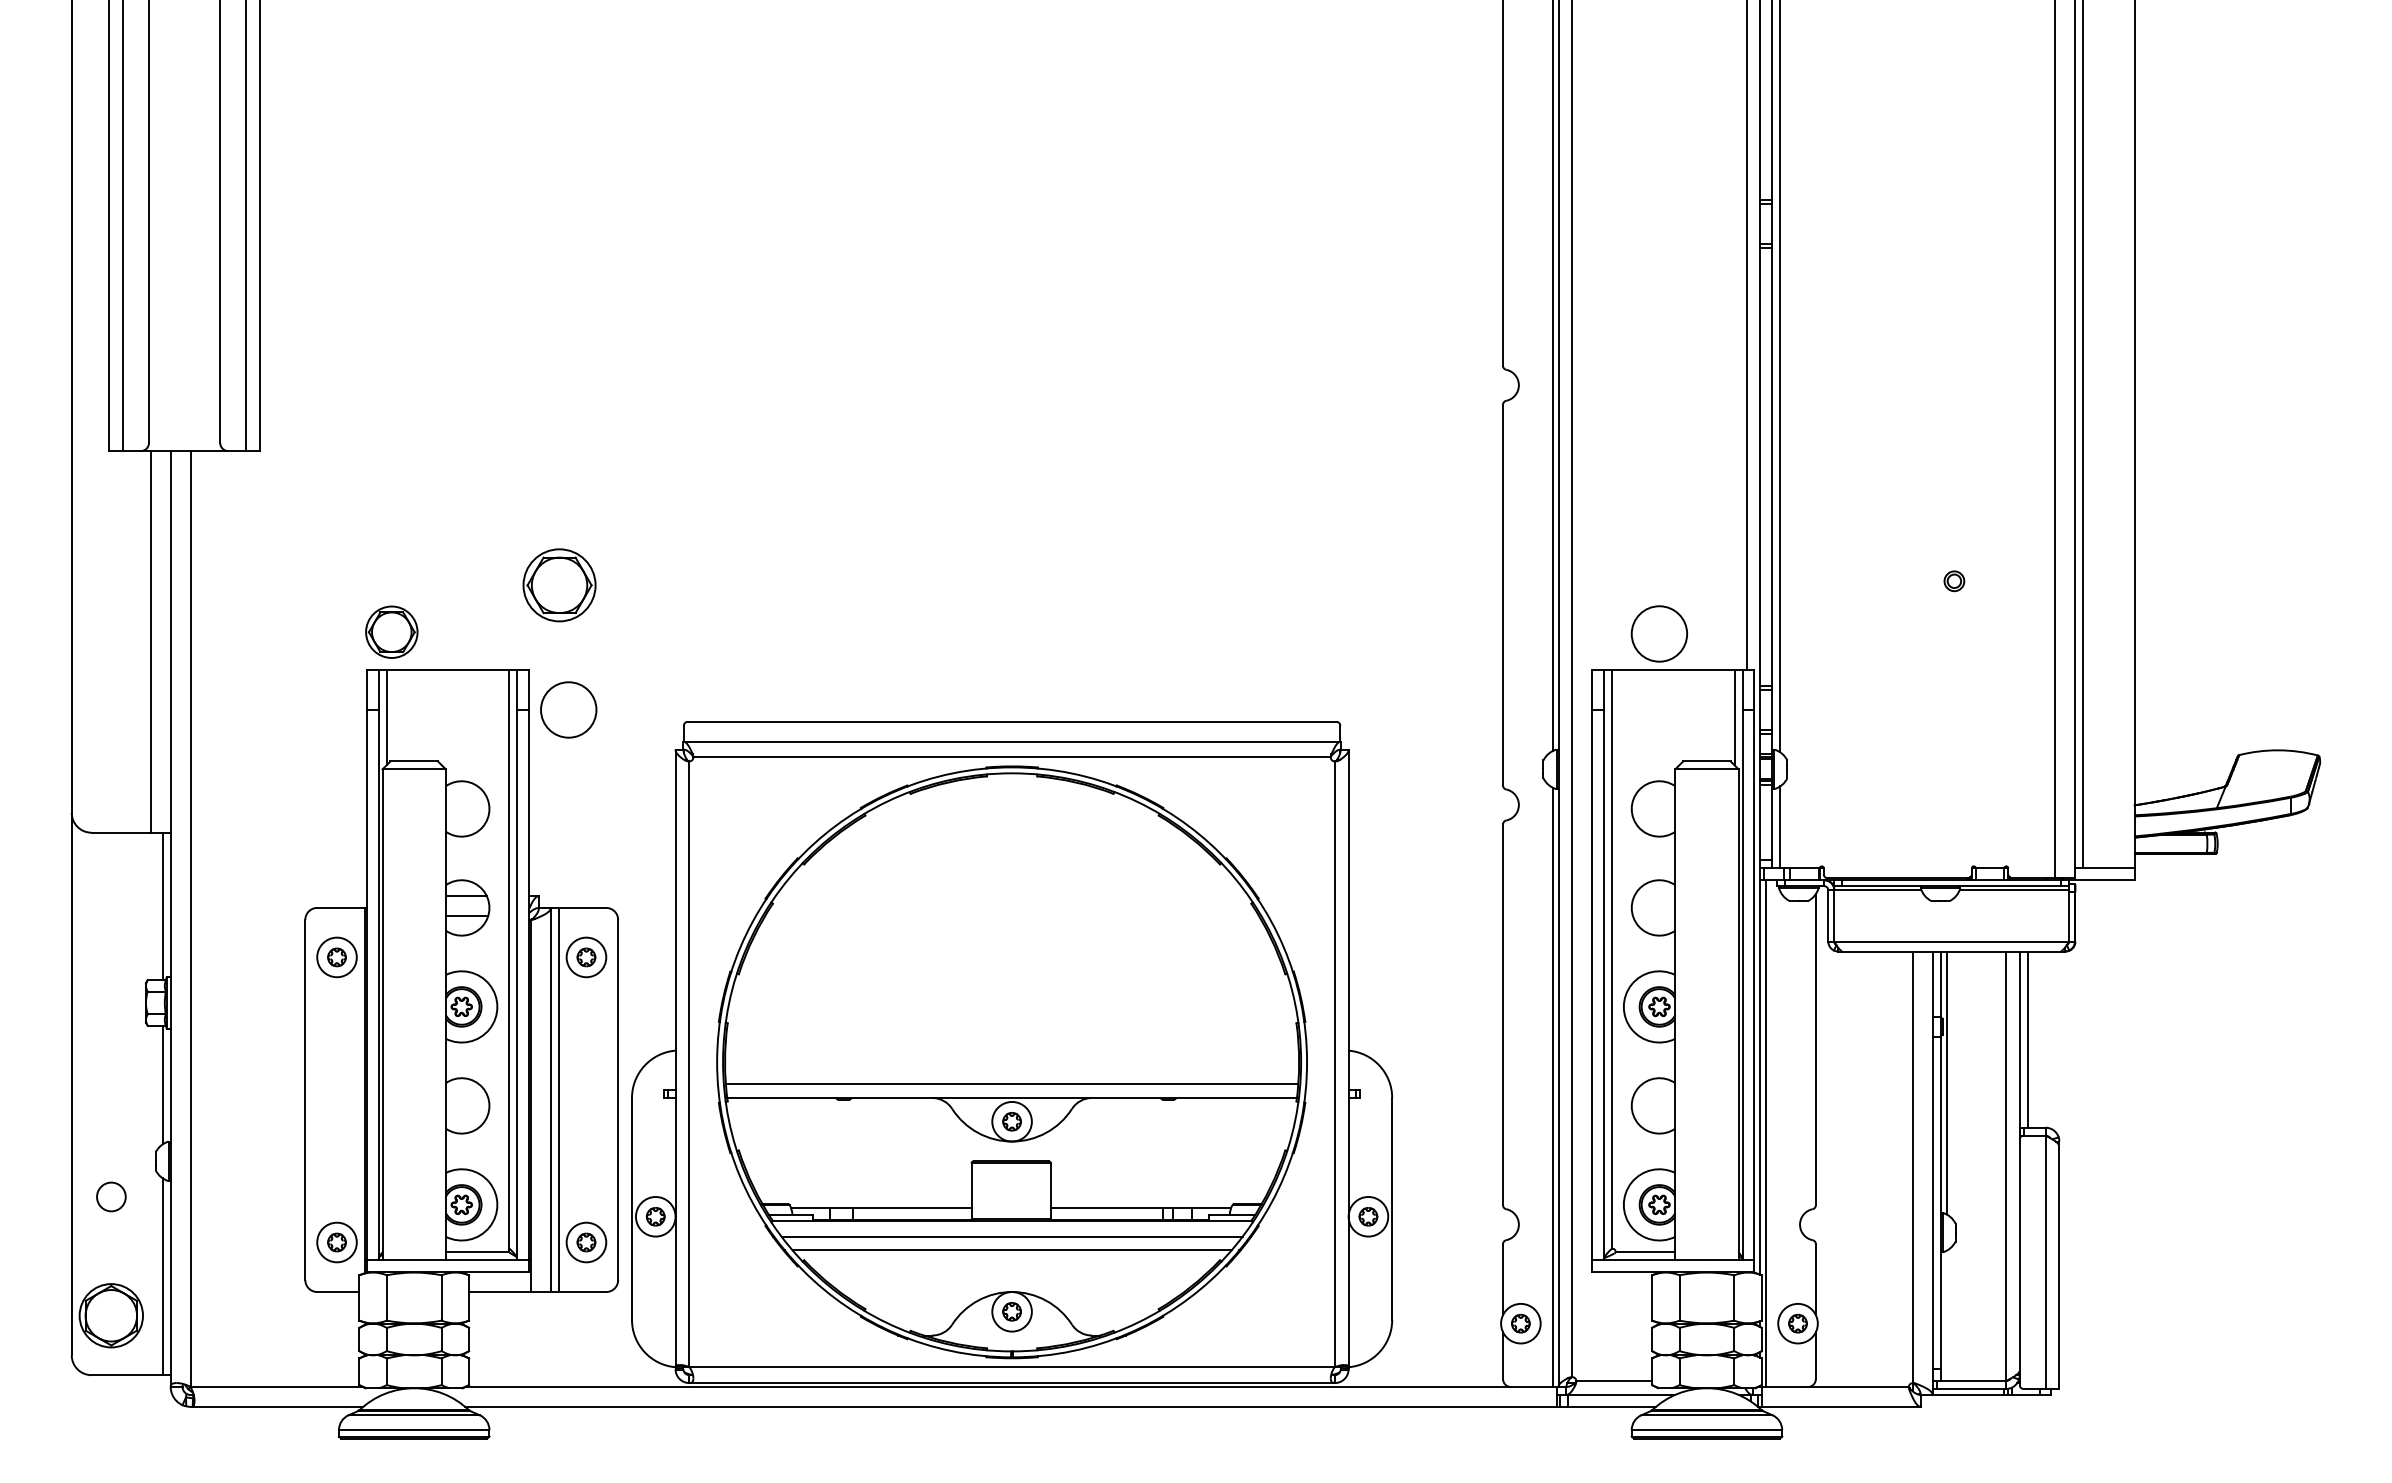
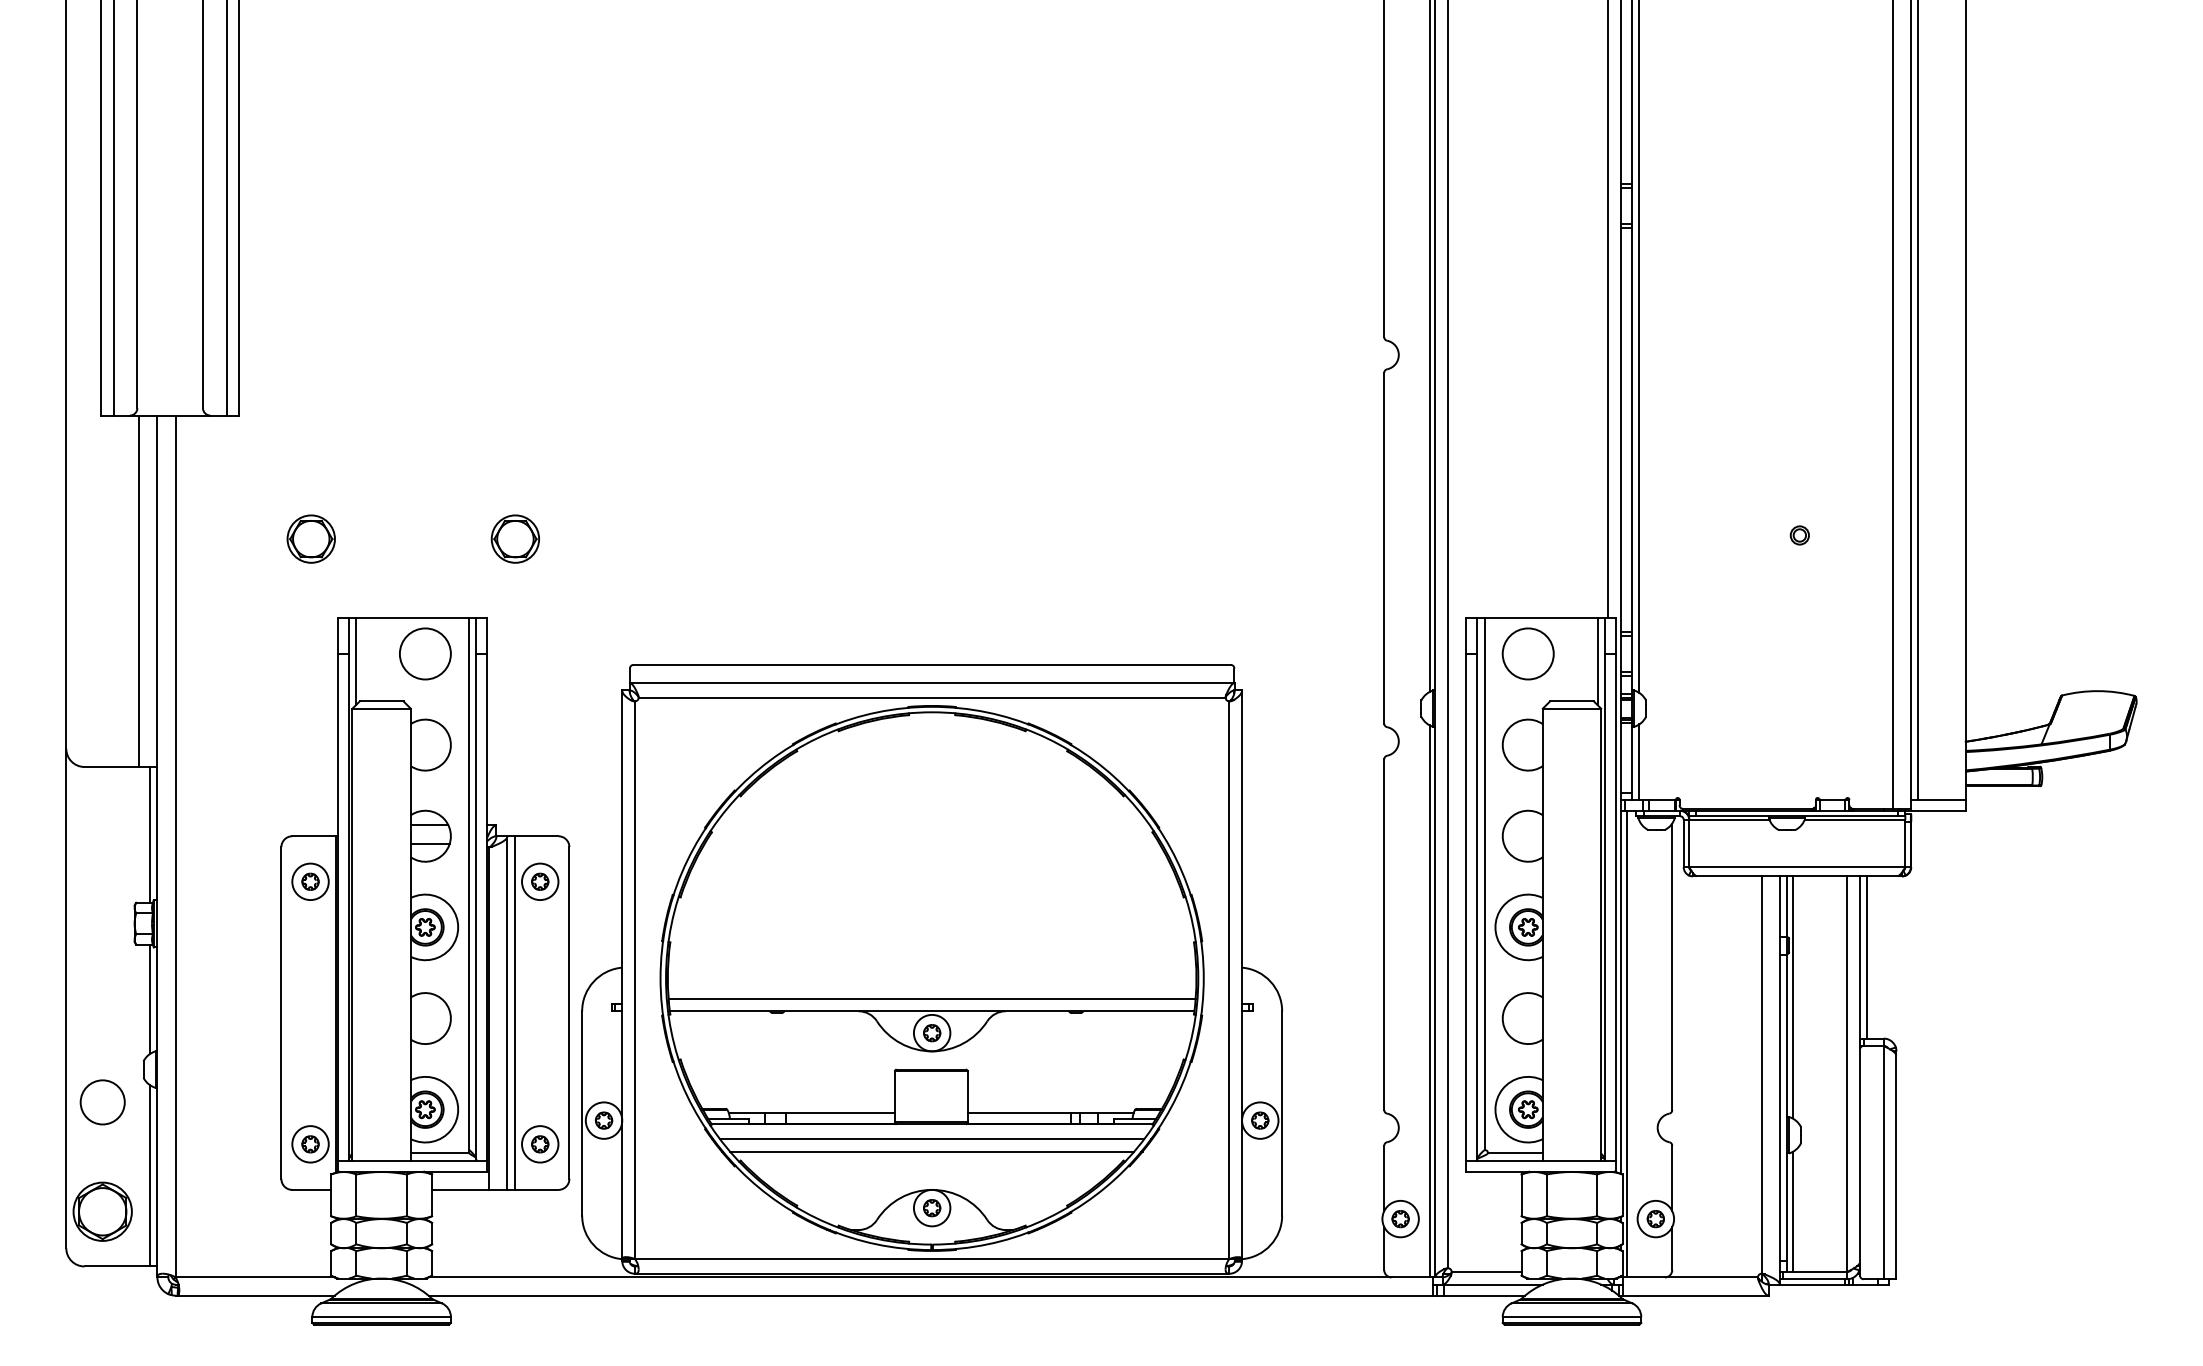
part: (559, 584) -> (515, 538), size x0.71
part: (391, 631) -> (310, 538), moved
circle: (1659, 633) -> (1528, 653), moved
circle: (568, 709) -> (425, 653), moved
circle: (111, 1196) -> (102, 1101), size x1.67
line: (1946, 1315) -> (1792, 1211), added

